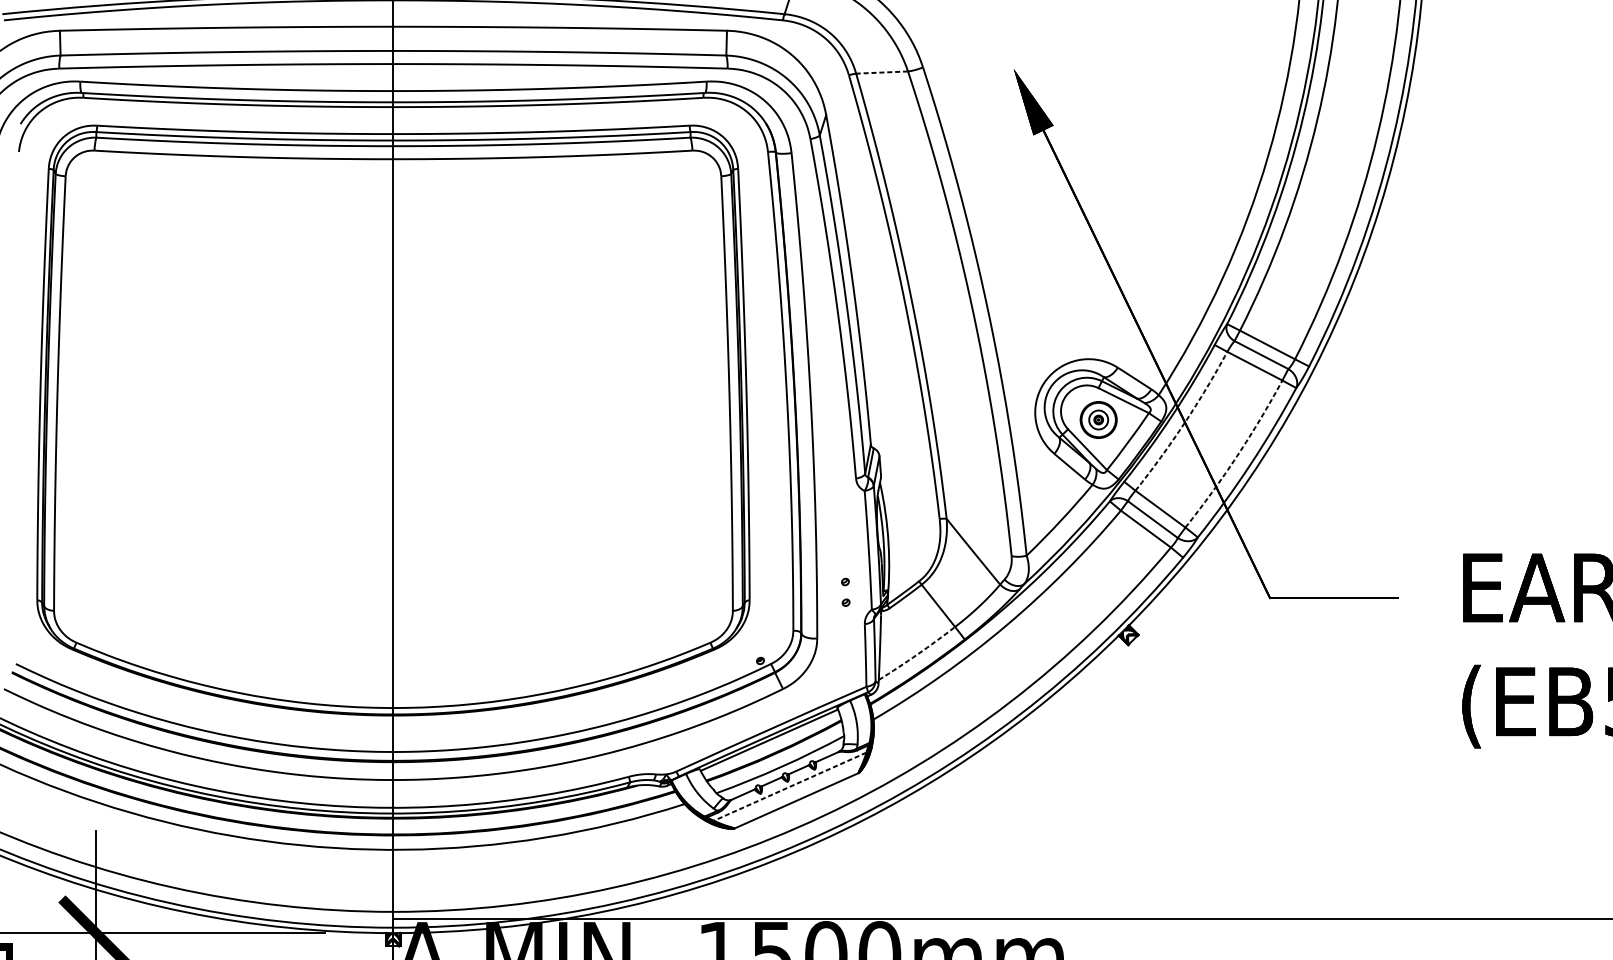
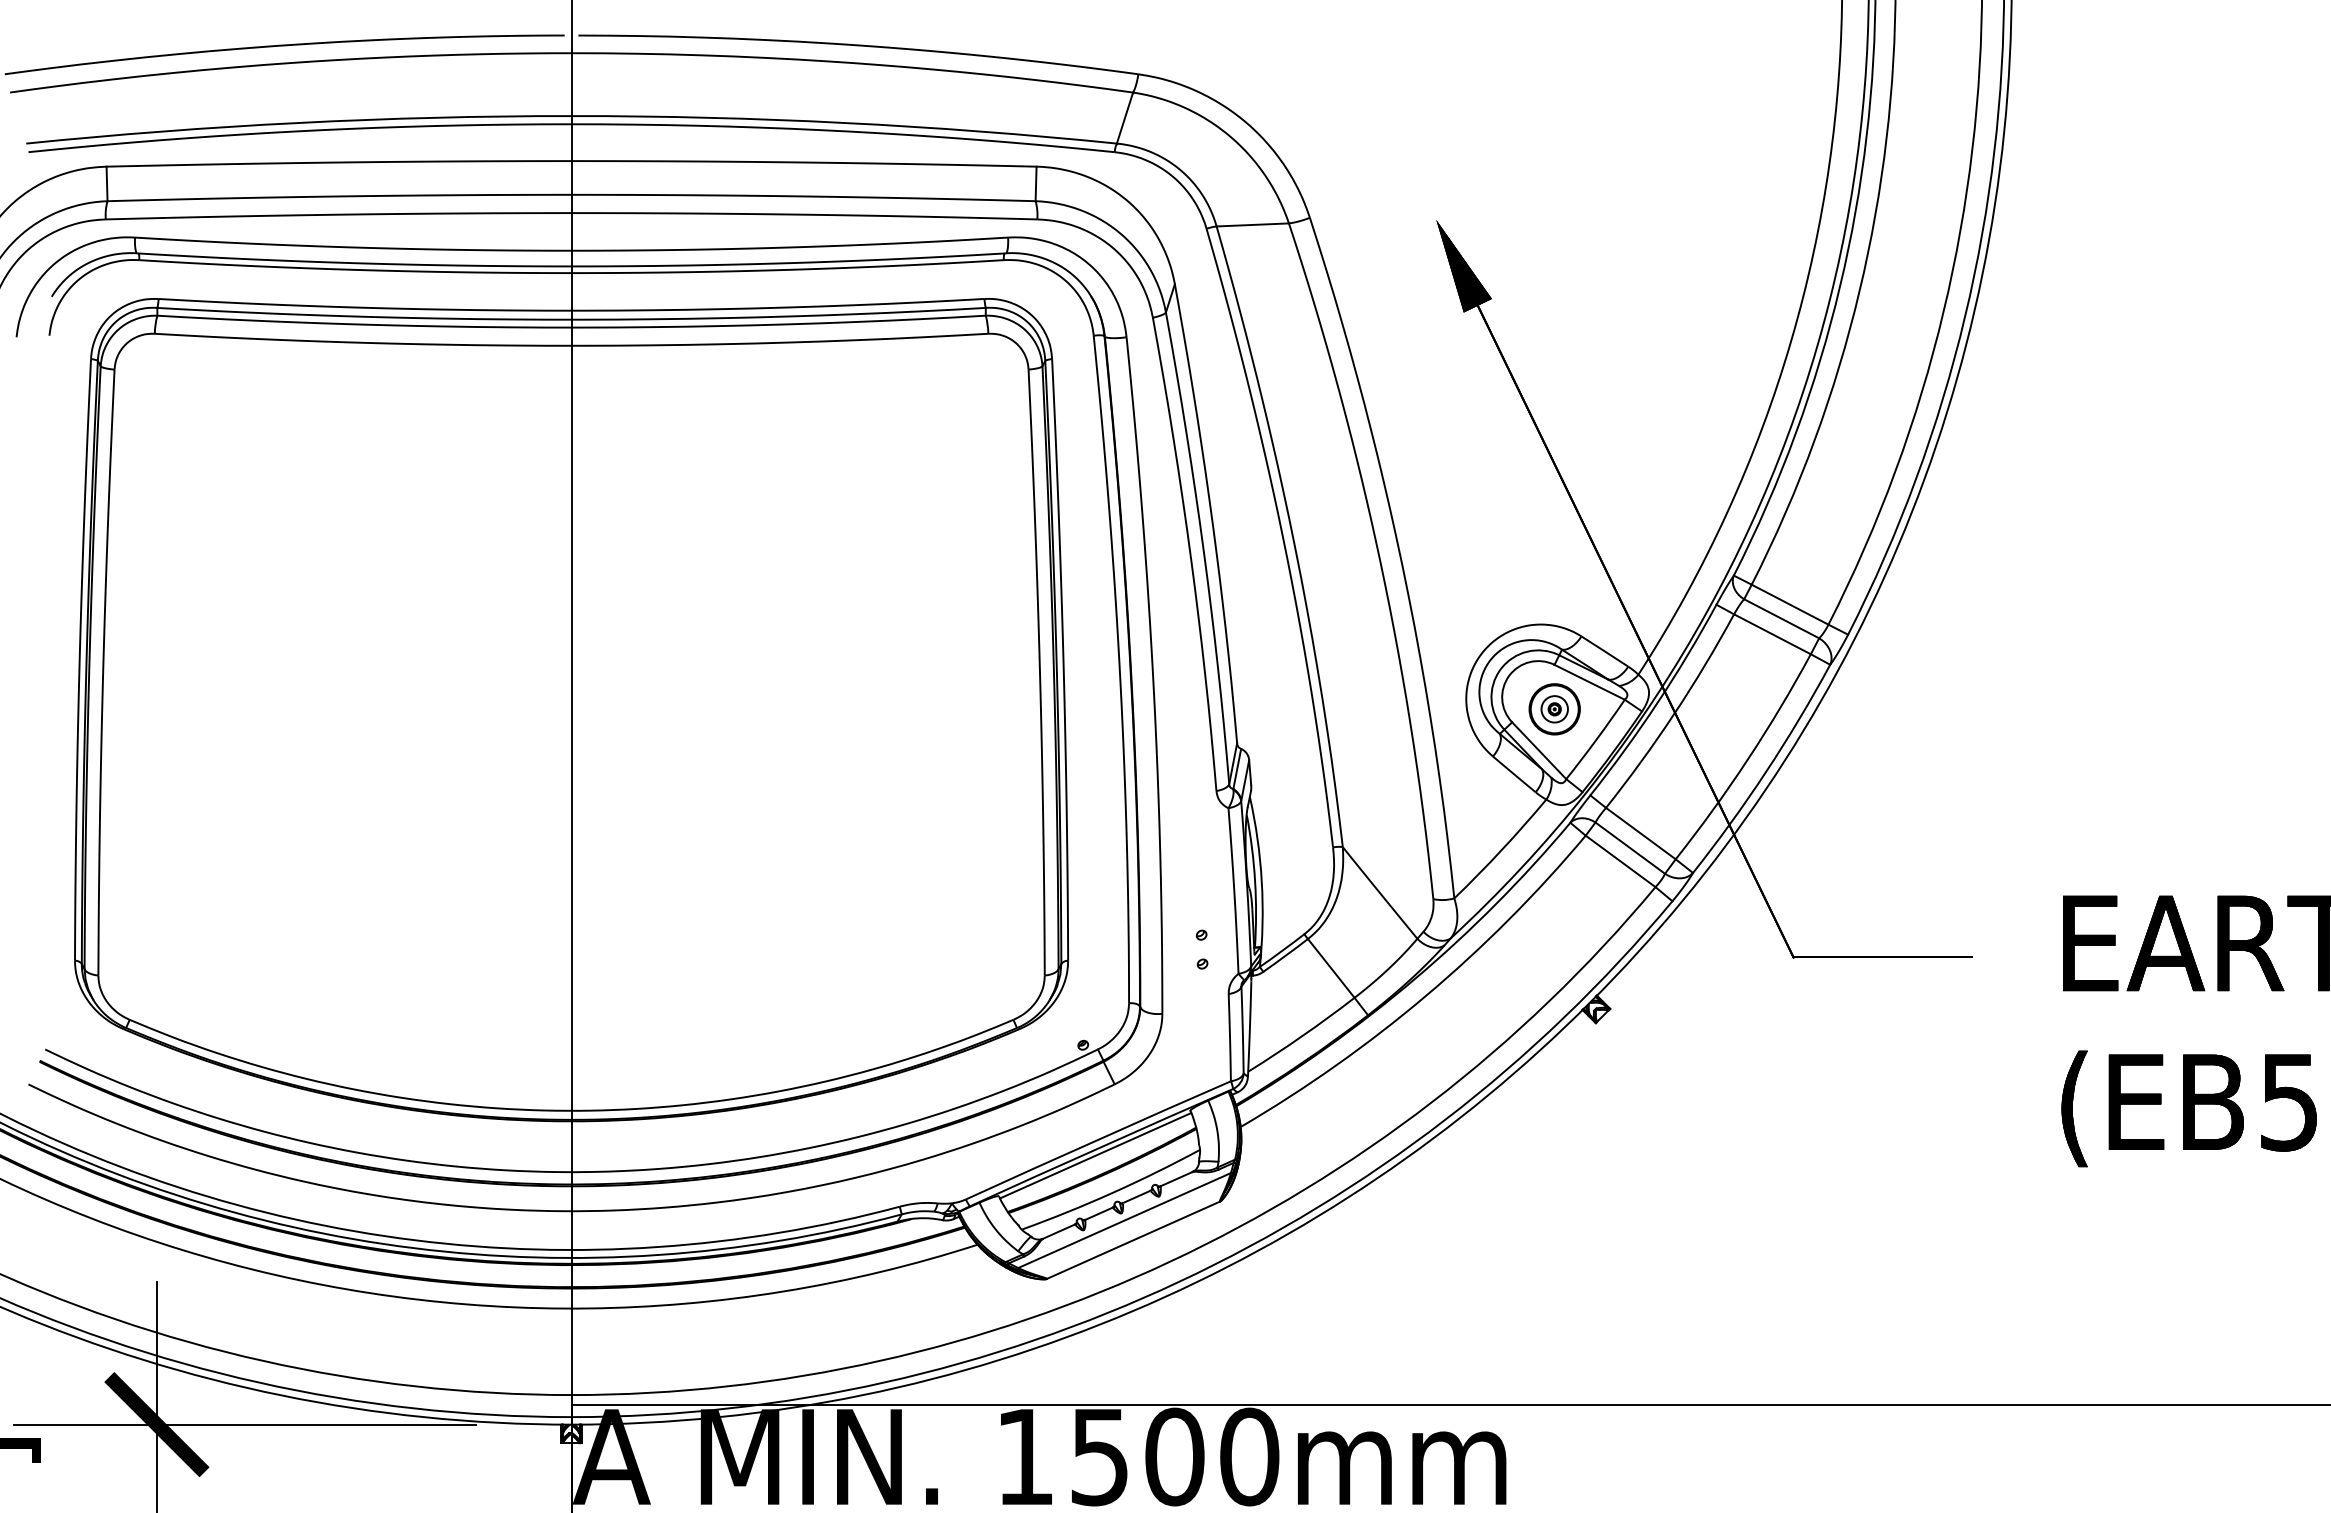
line: (881, 72) -> (1252, 224), dashed -> solid
arc: (1184, 423) -> (1674, 713), dashed -> solid
arc: (1236, 456) -> (1747, 759), dashed -> solid
arc: (917, 654) -> (1302, 1036), dashed -> solid
line: (790, 786) -> (1124, 1220), dashed -> solid

